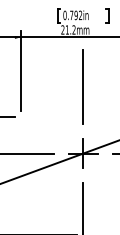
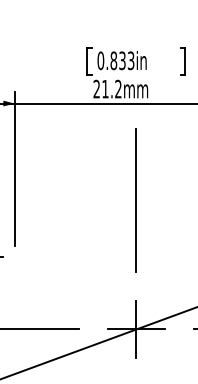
text: (76, 15) -> (123, 60), 0.792in -> 0.833in

